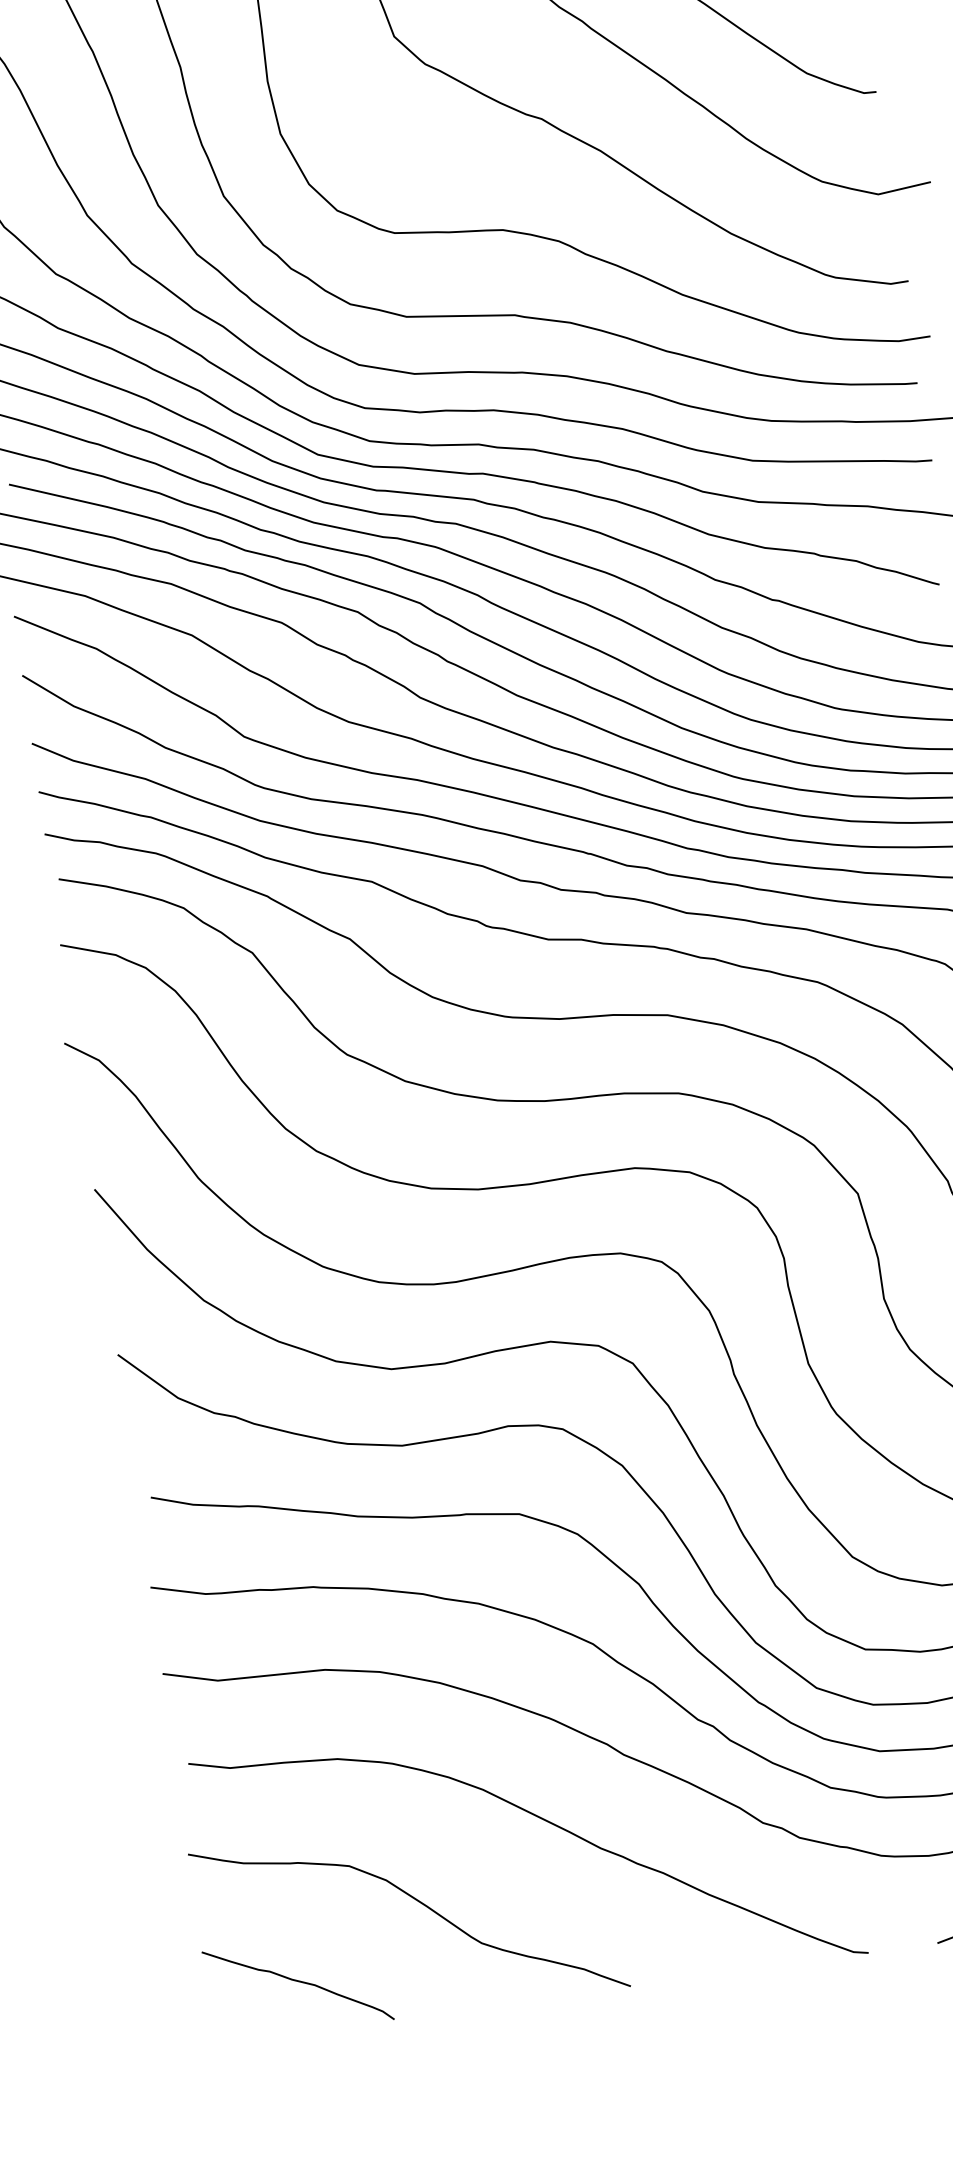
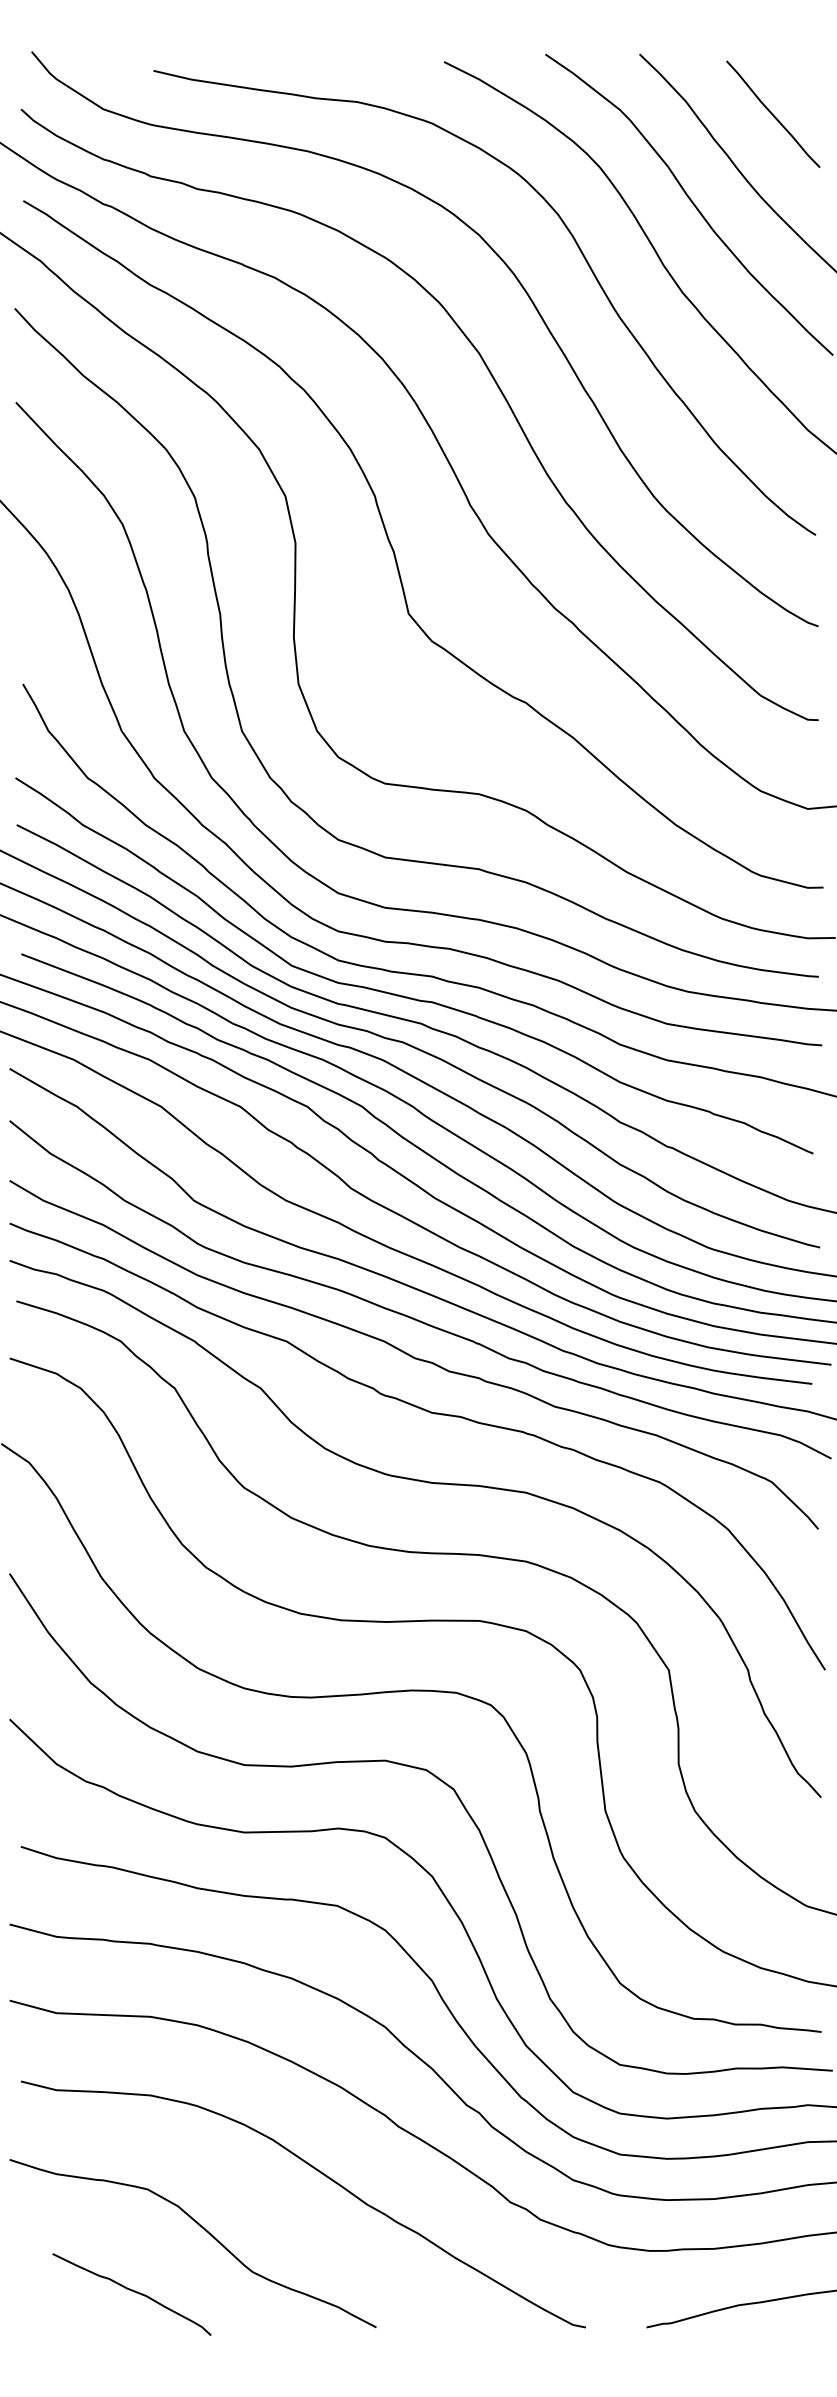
curve: (297, 1982) -> (131, 2291), moved

